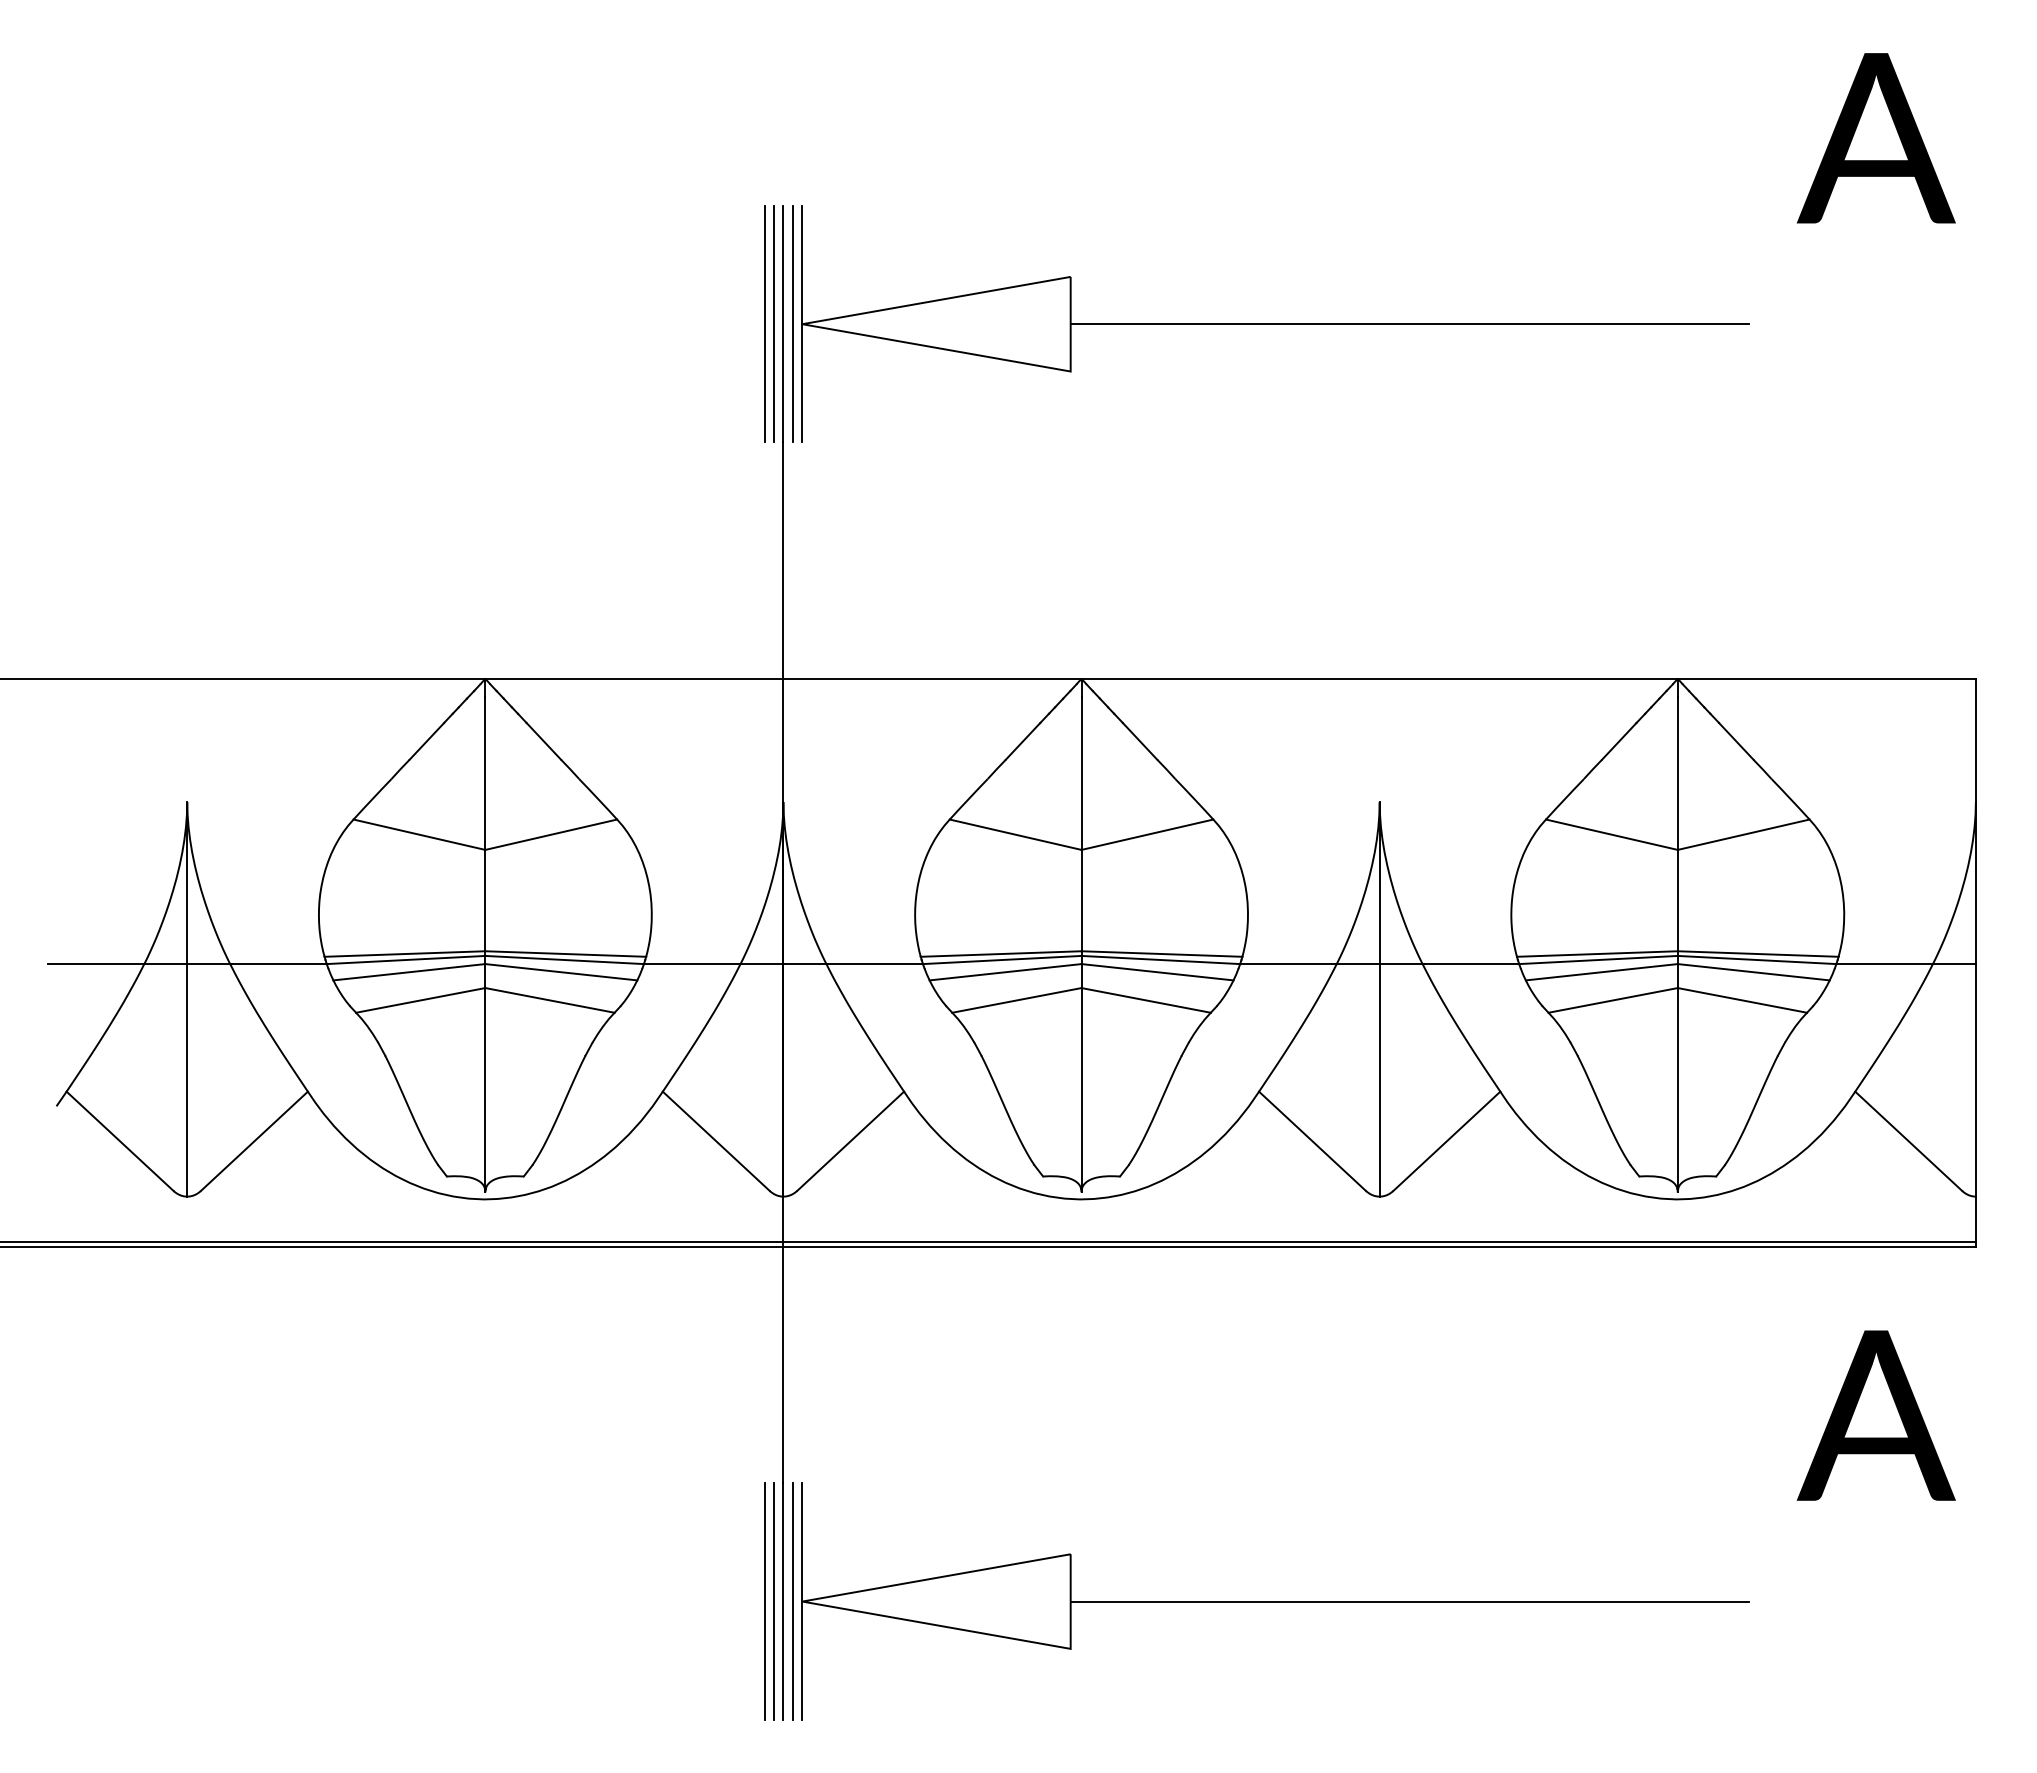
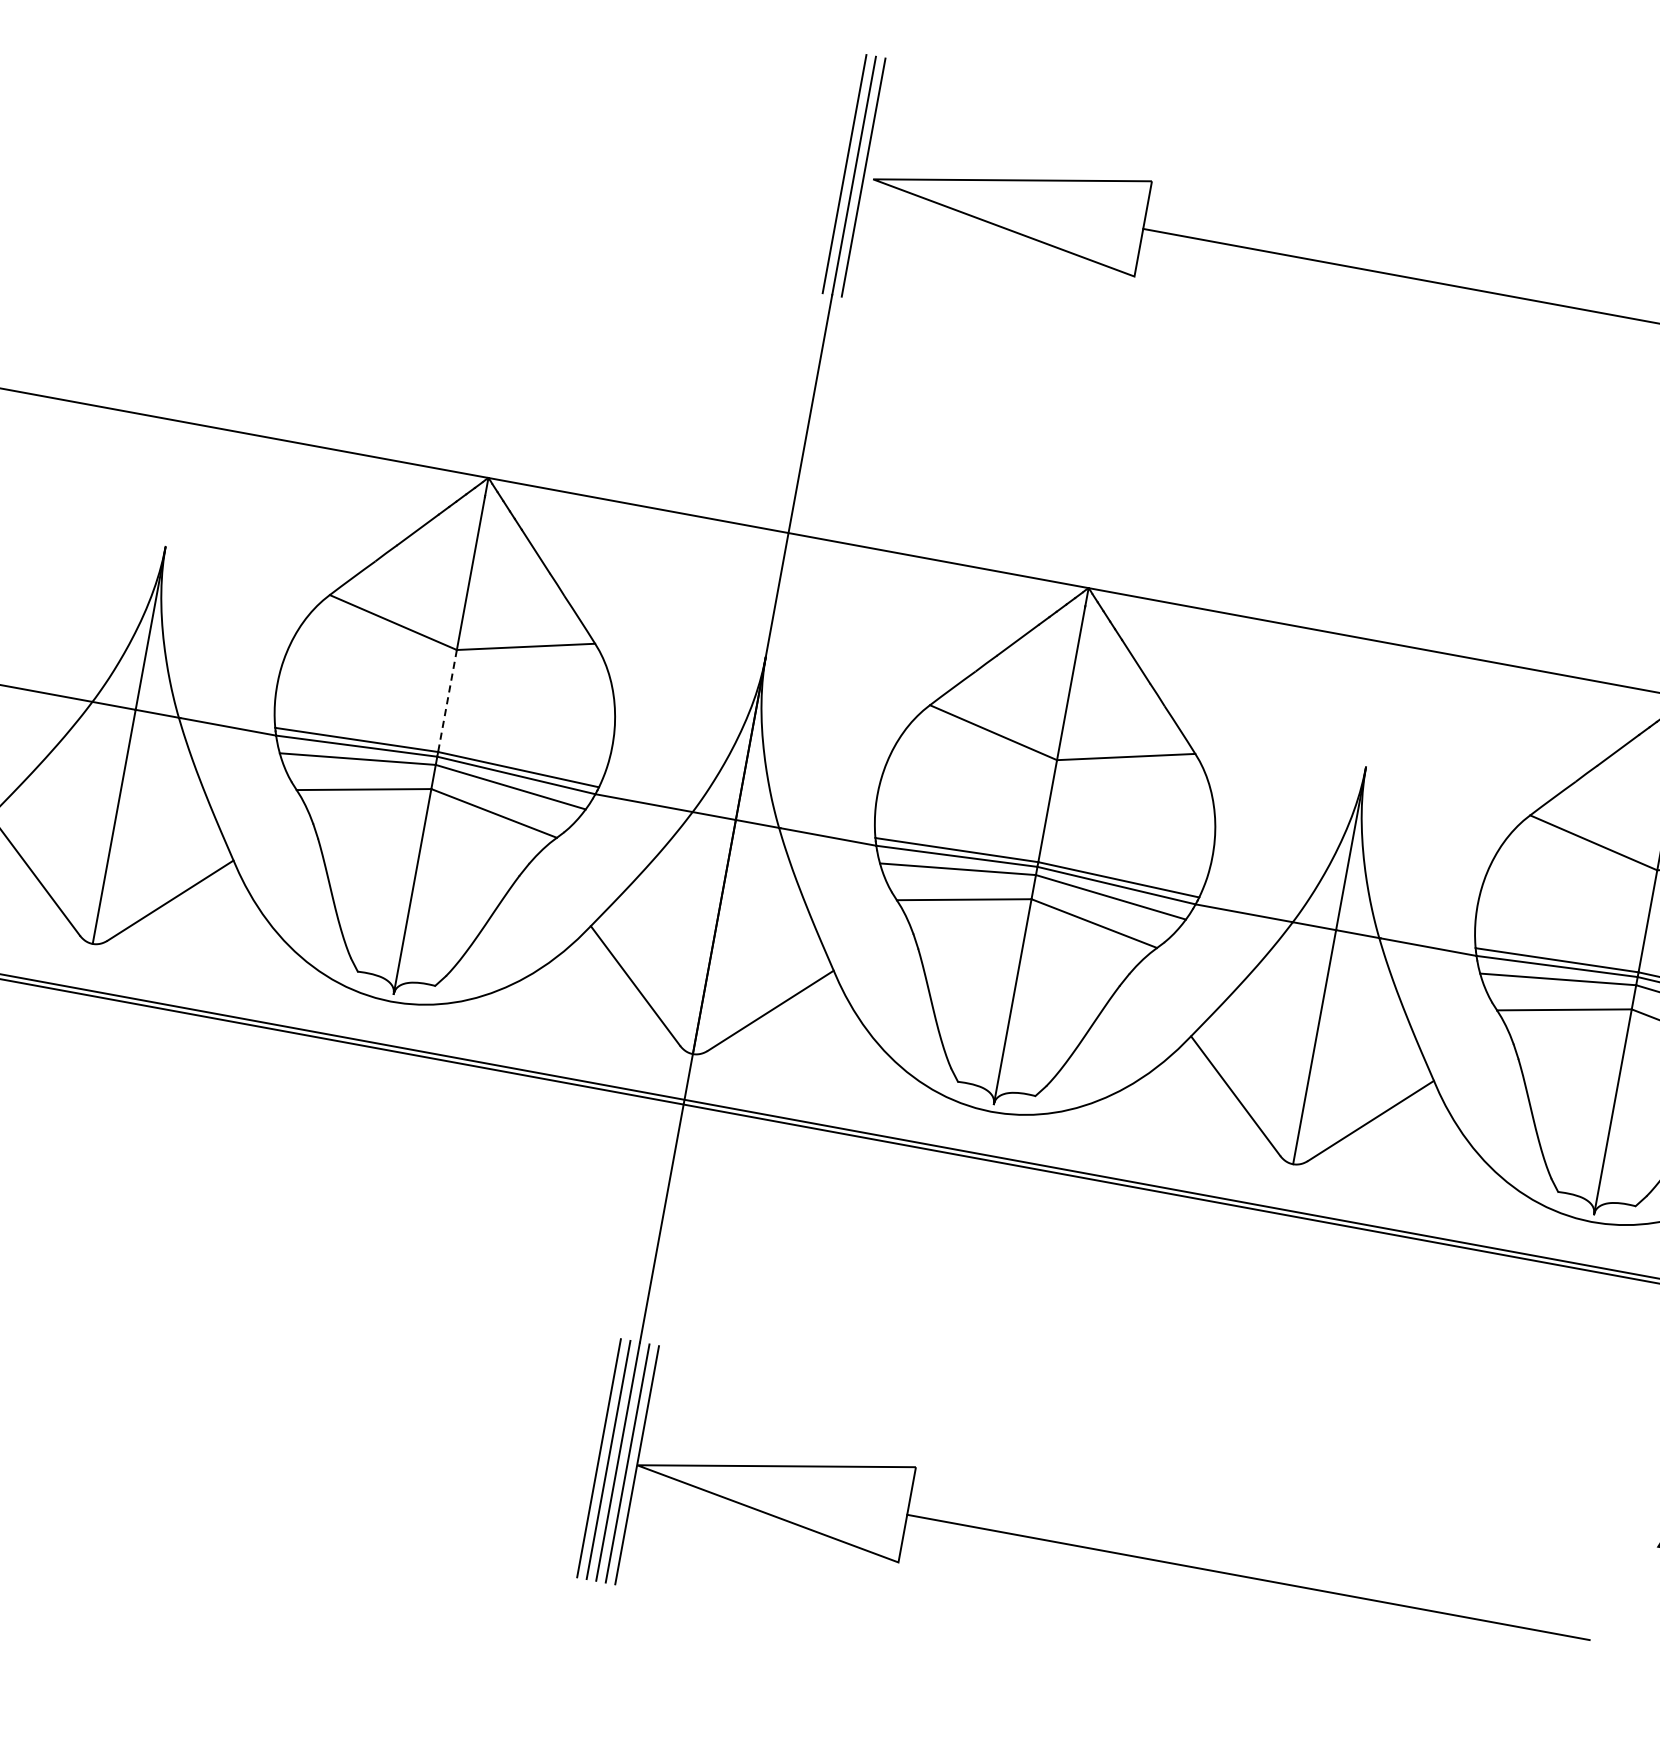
line: (764, 323) -> (835, 171), removed
line: (802, 323) -> (873, 178), removed
line: (485, 900) -> (447, 700), solid -> dashed

